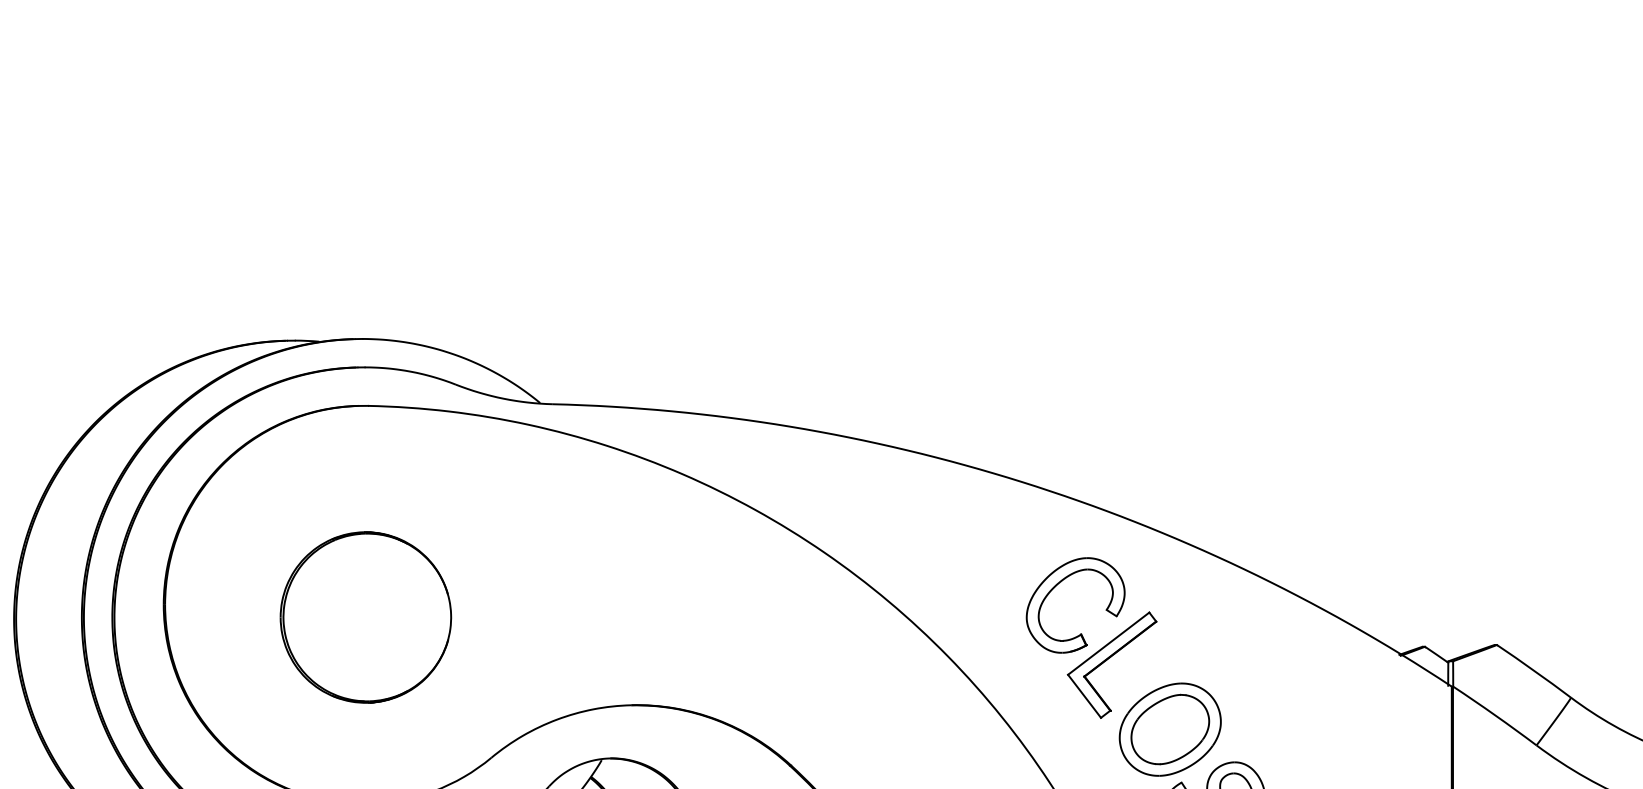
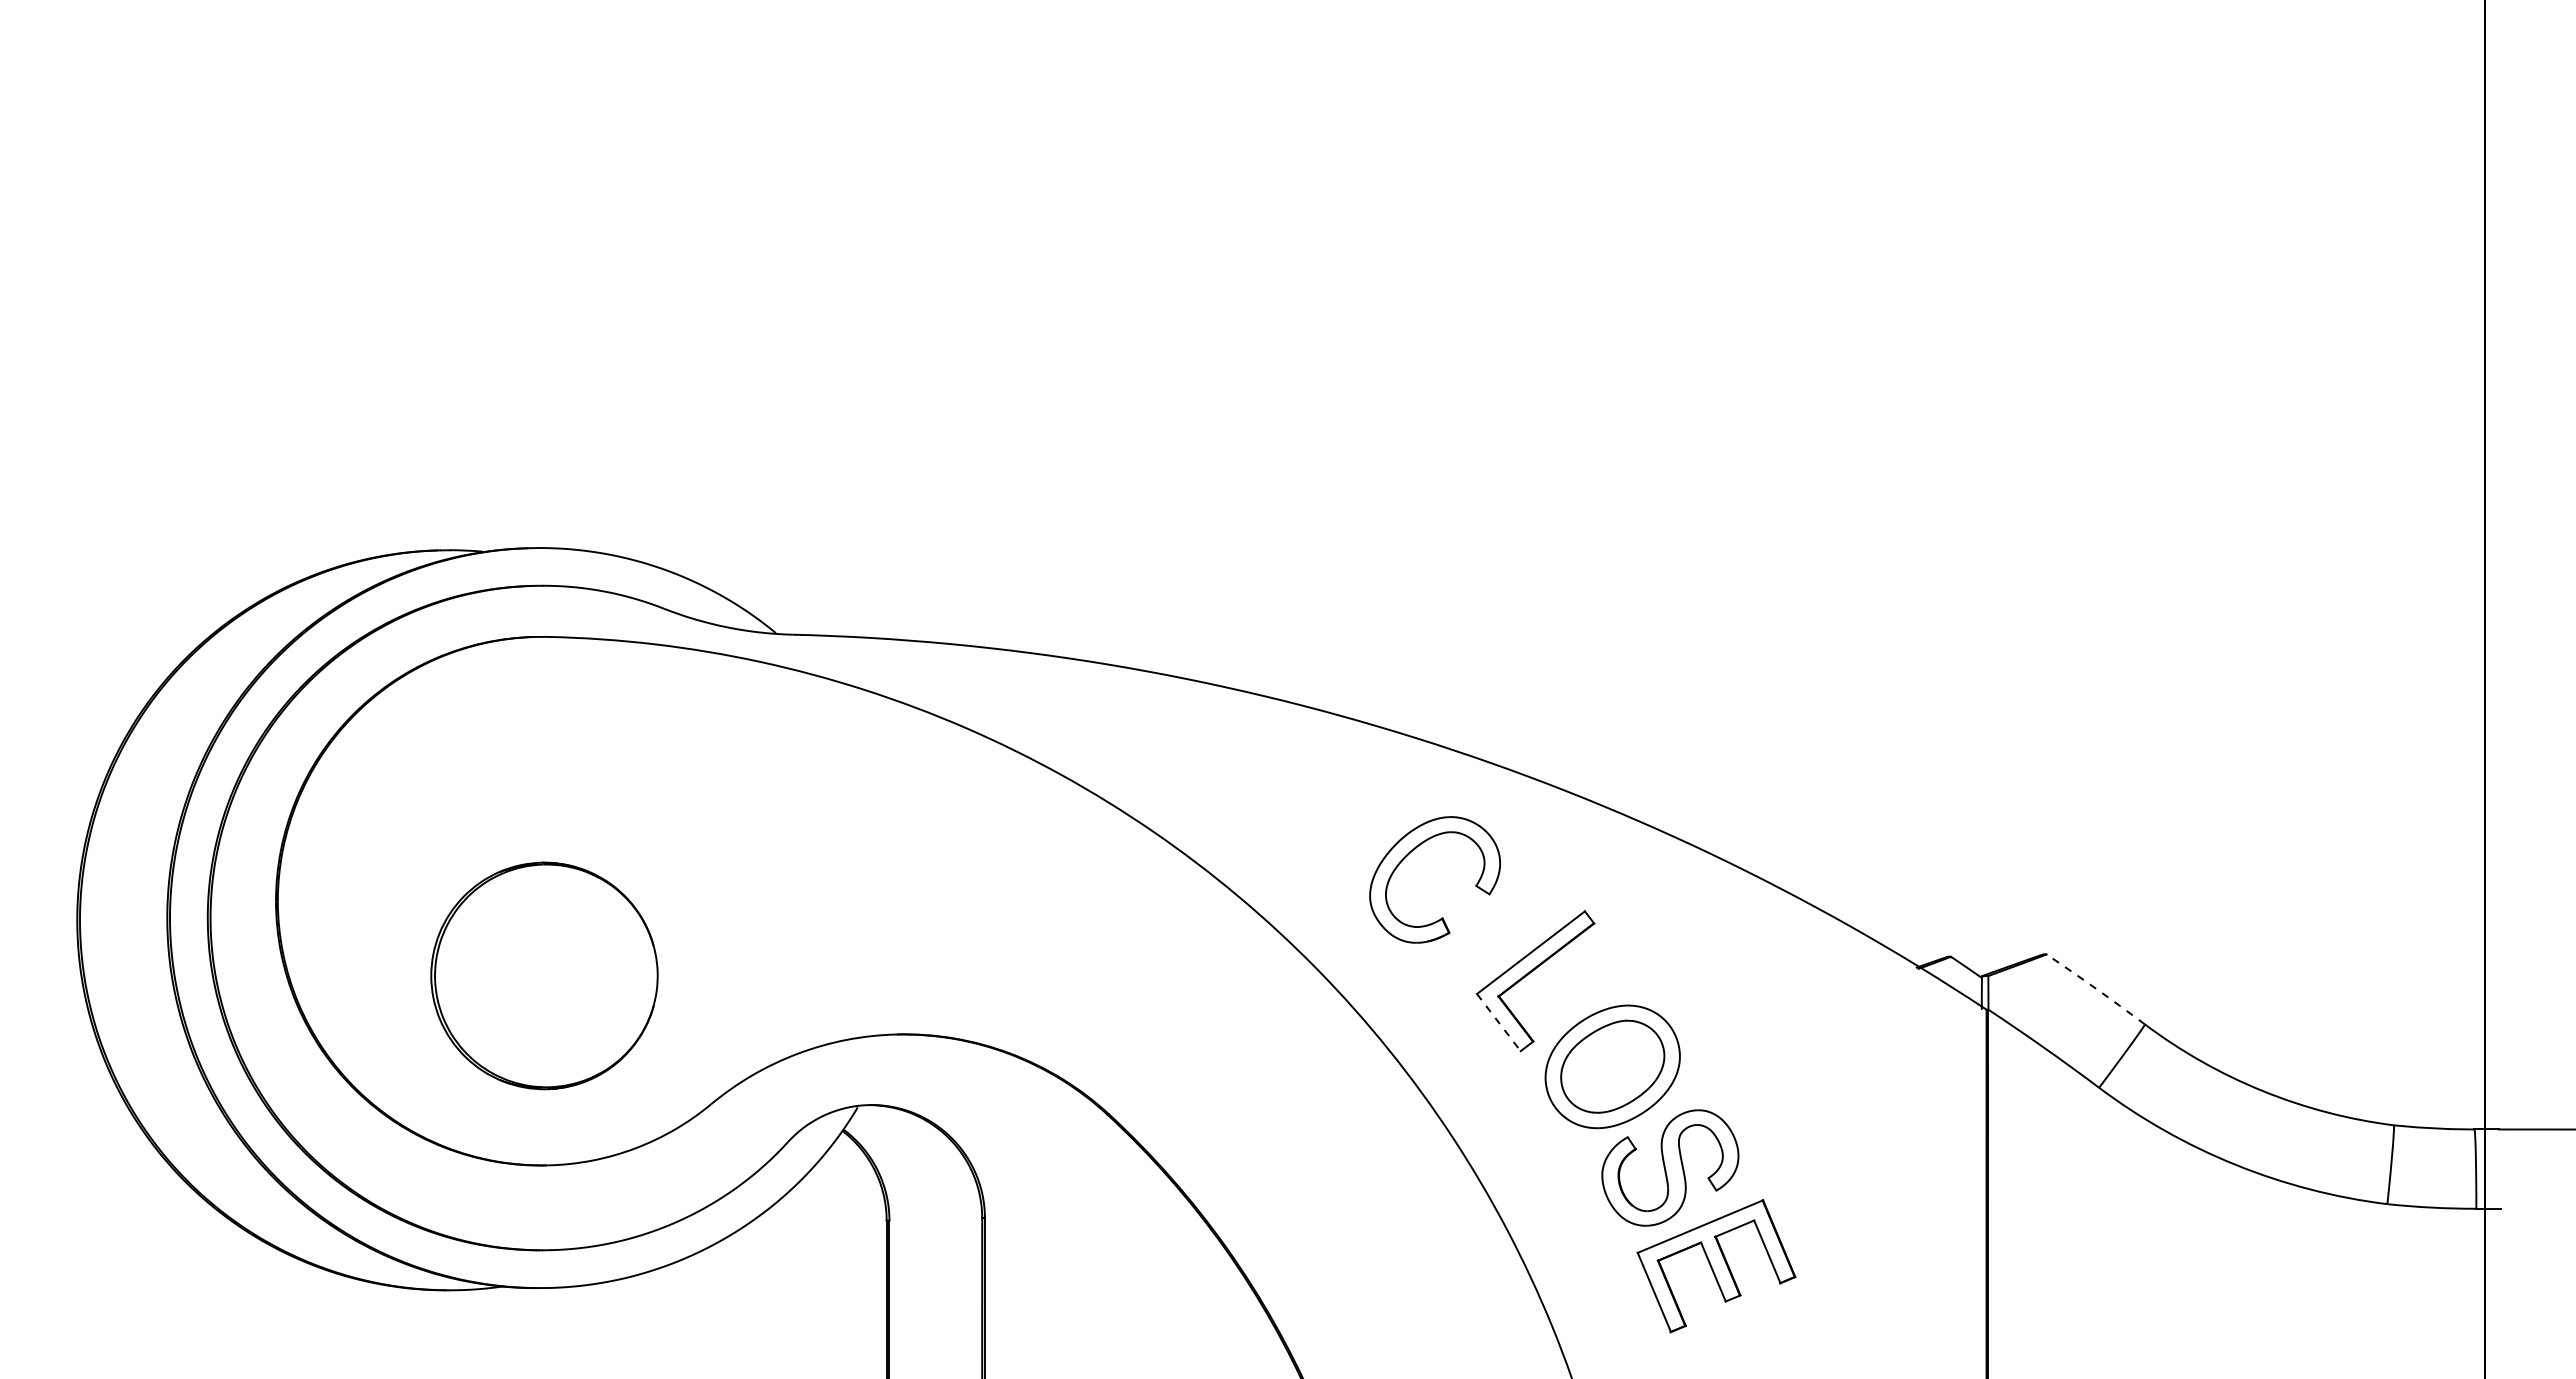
part: (1056, 586) -> (1409, 854), moved
part: (365, 617) -> (544, 975), moved
arc: (1534, 670) -> (2096, 988), solid -> dashed
line: (1084, 696) -> (1498, 1022), solid -> dashed

